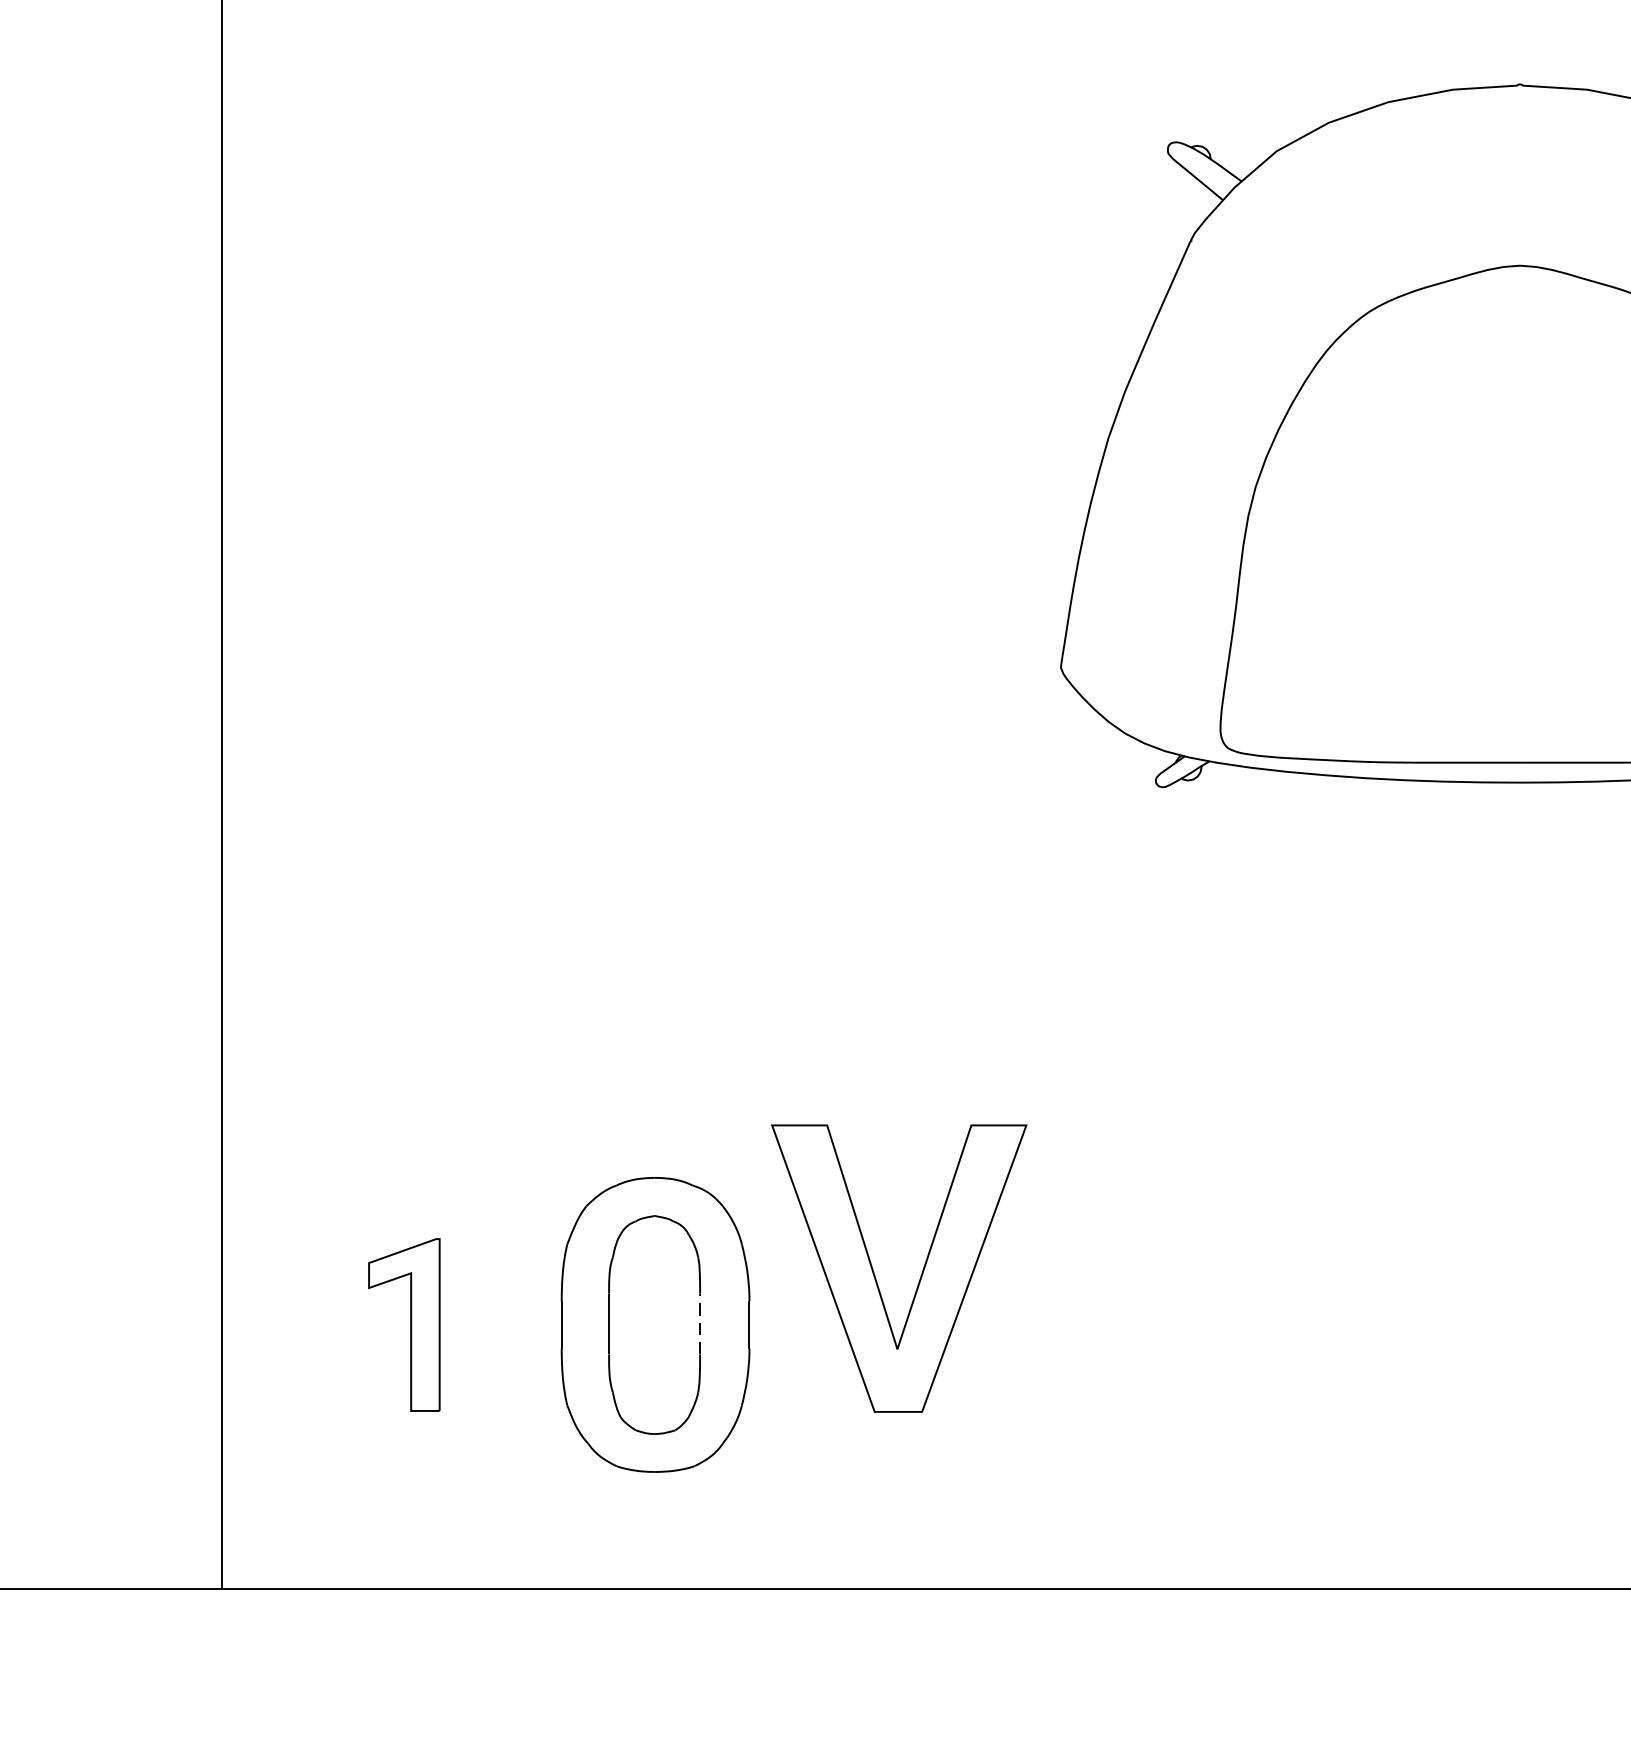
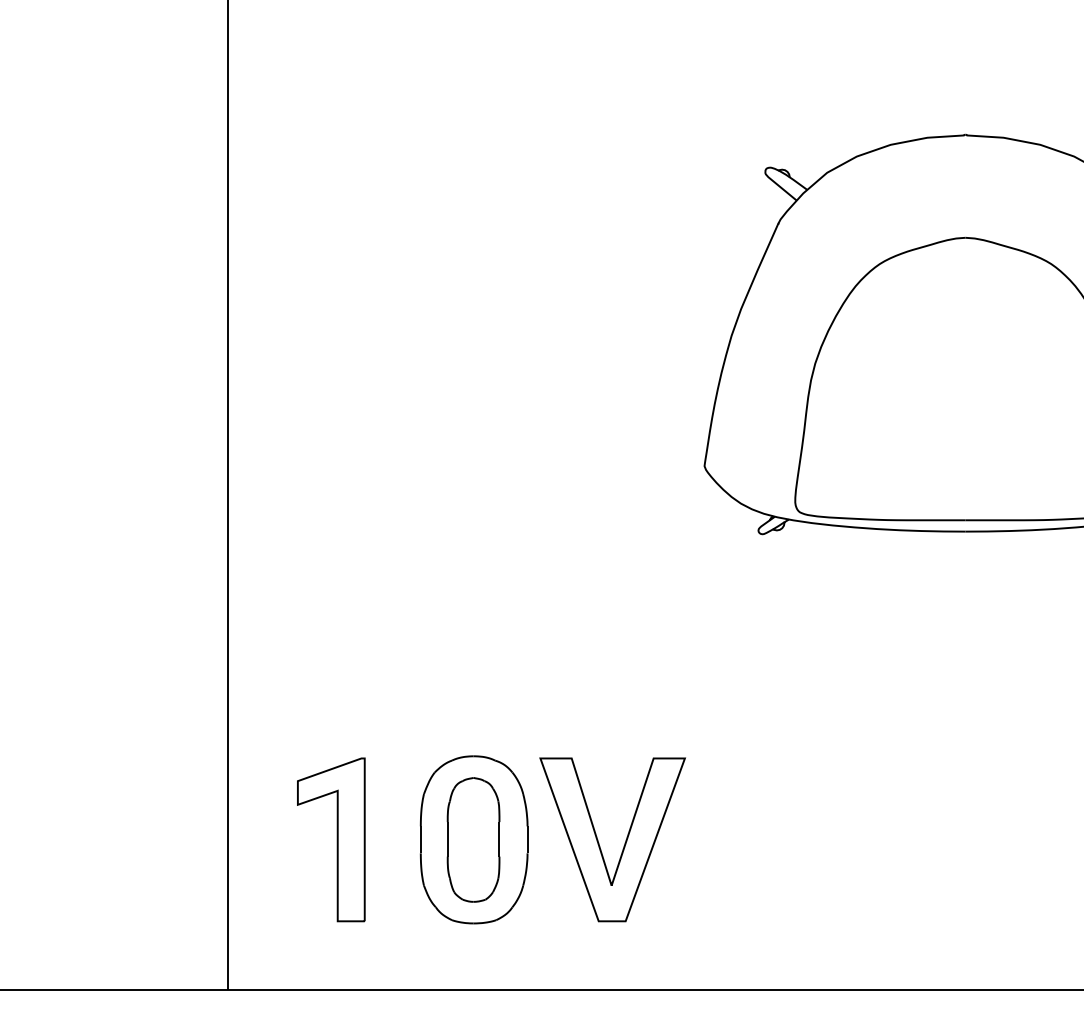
part: (920, 1275) -> (624, 843), moved
line: (700, 1322) -> (499, 838), dashed -> solid
part: (404, 1324) -> (331, 839), size x1.67

